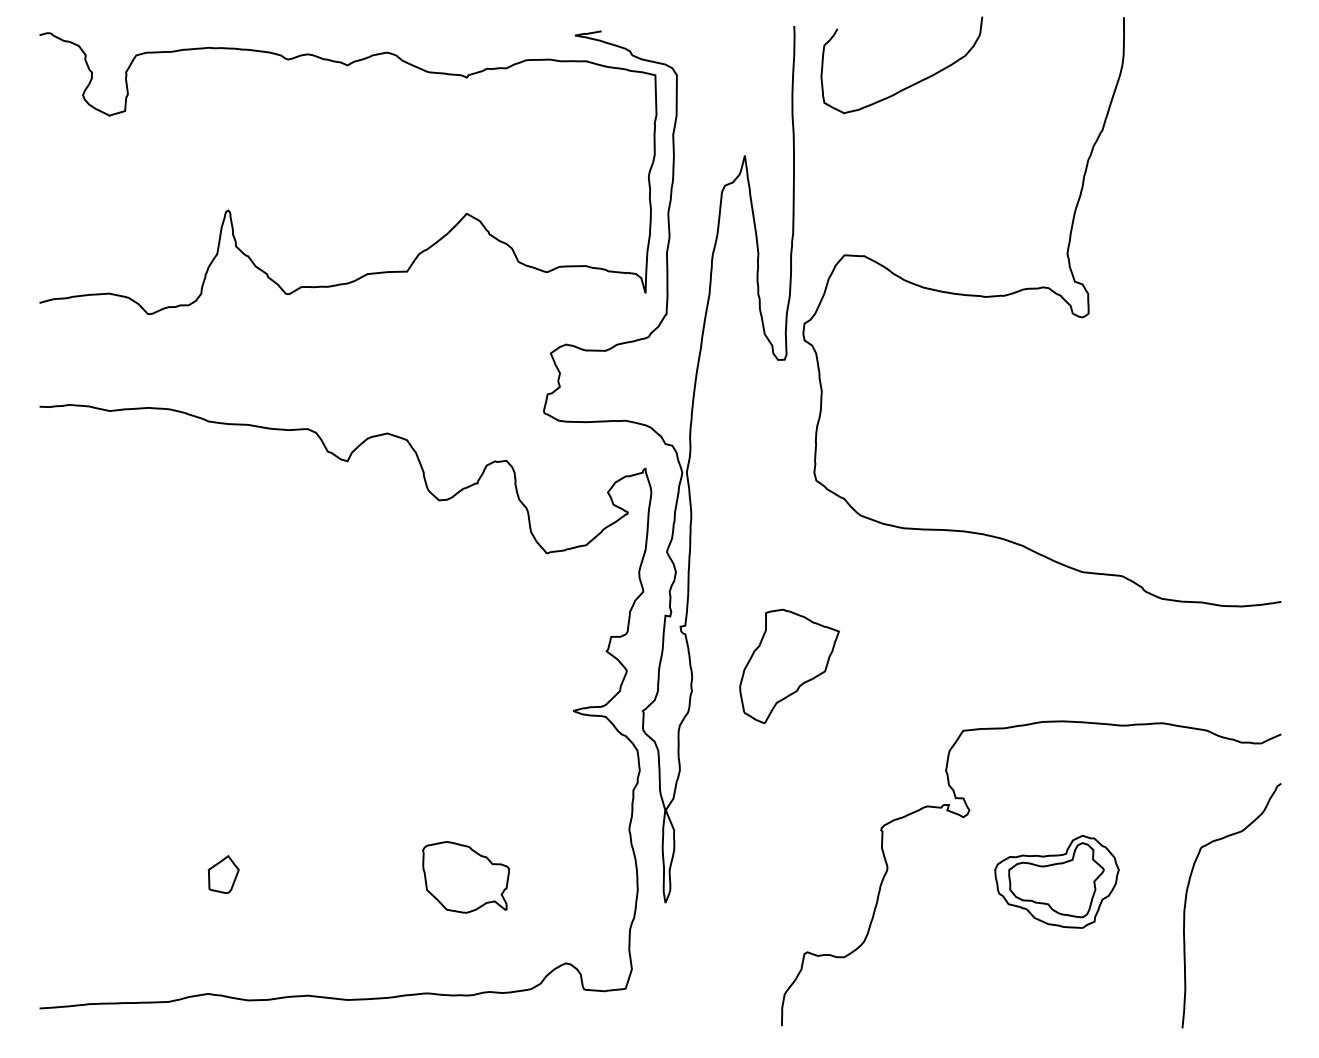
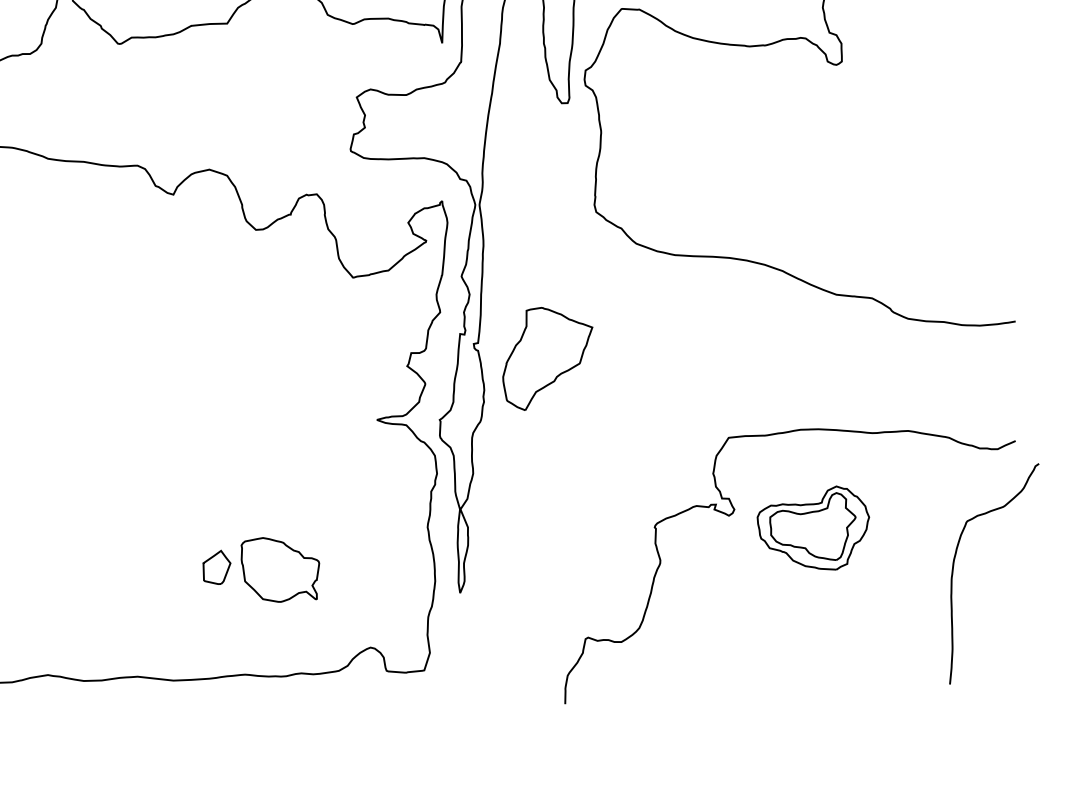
part: (789, 665) -> (547, 358), moved
part: (223, 874) -> (216, 567), moved
part: (1056, 881) -> (812, 527), moved
curve: (1186, 904) -> (953, 572), moved

